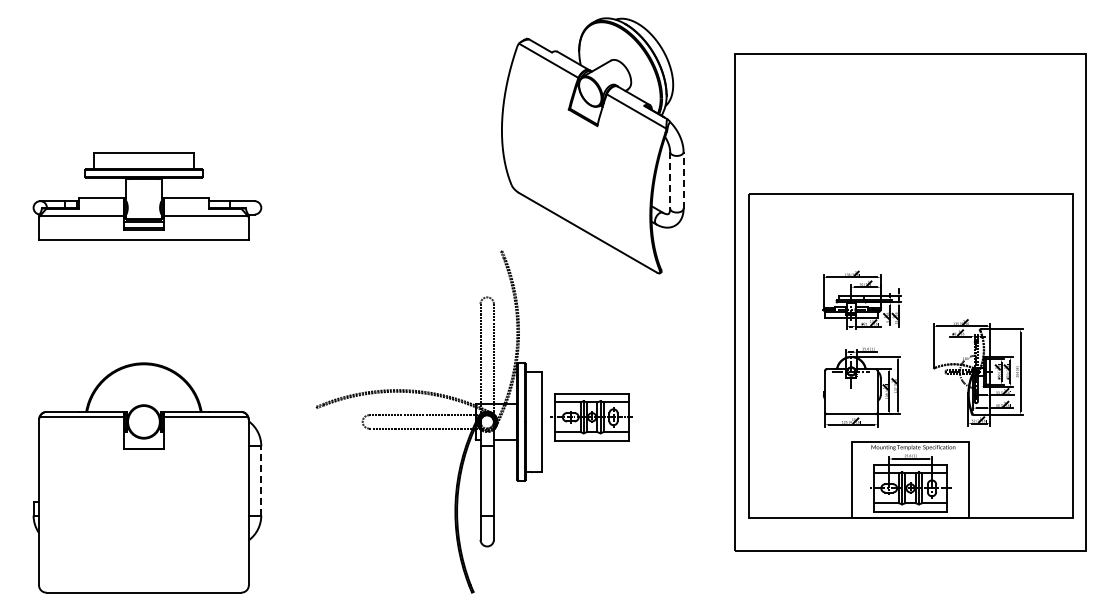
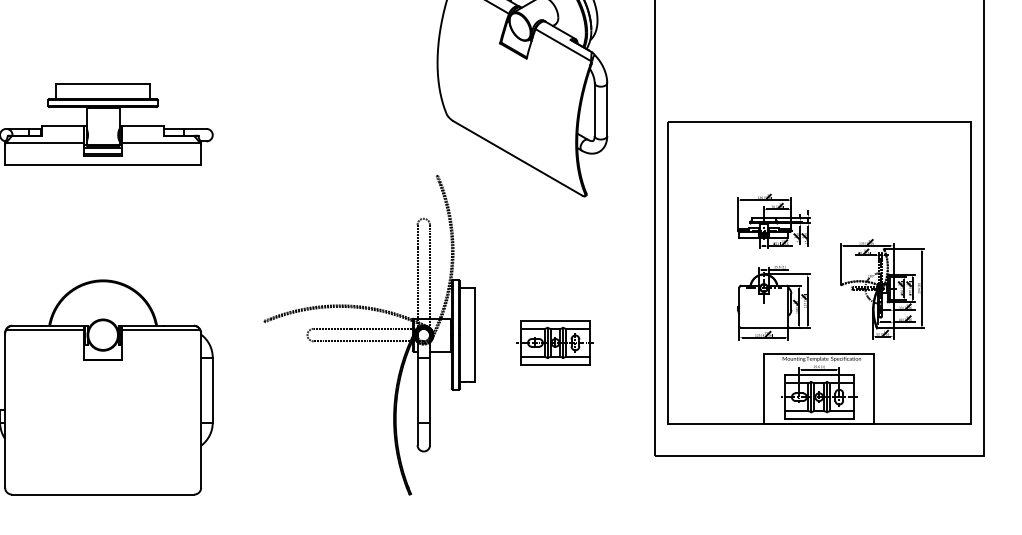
line: (683, 179) -> (607, 108), dashed -> solid
line: (670, 180) -> (595, 109), dashed -> solid
part: (591, 417) -> (554, 343), moved
line: (261, 480) -> (212, 389), dashed -> solid

